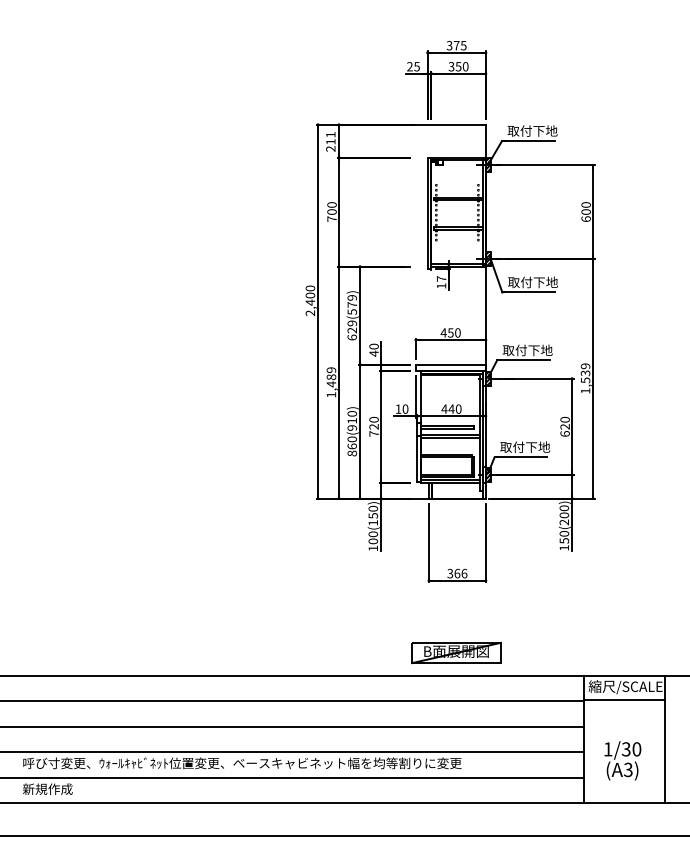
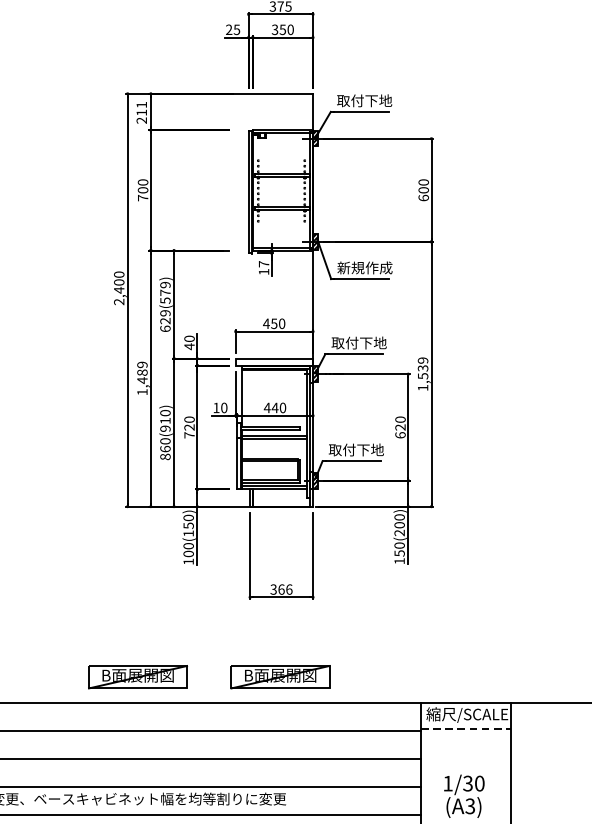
text: (532, 282) -> (364, 268), 取付下地 -> 新規作成
part: (327, 652) -> (138, 676), added
line: (624, 700) -> (466, 729), solid -> dashed

